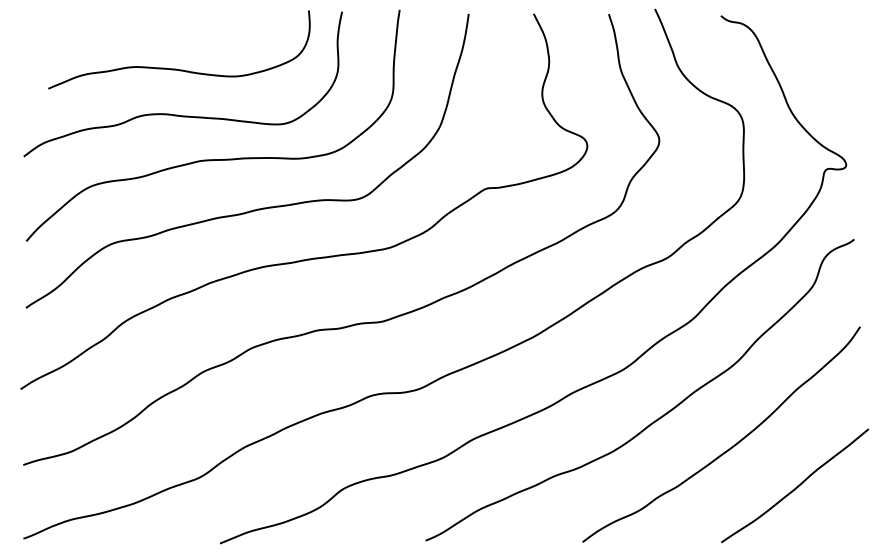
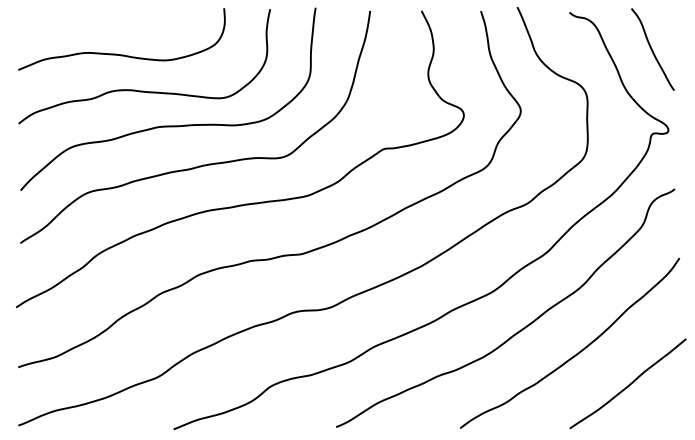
curve: (825, 62) -> (652, 49), added
curve: (176, 68) -> (119, 54), moved

